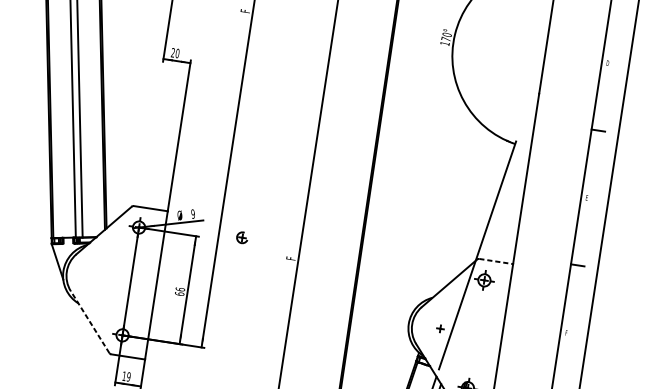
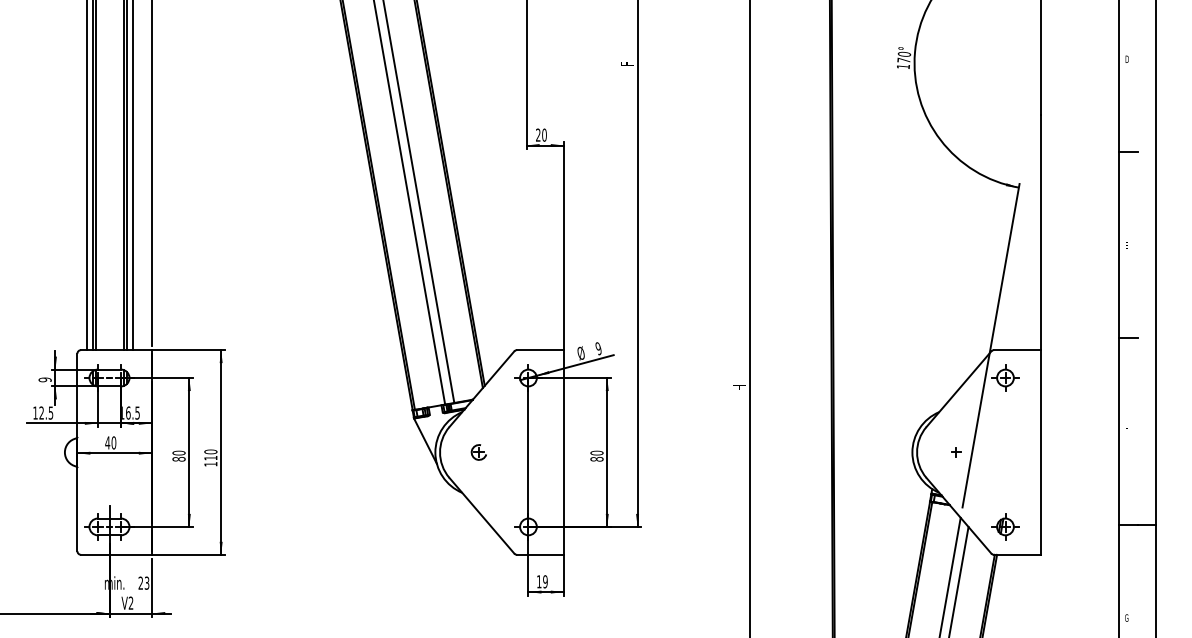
part: (242, 237) -> (478, 452), moved
text: (290, 257) -> (739, 387), F -> H
line: (496, 261) -> (1018, 350), dashed -> solid
text: (179, 291) -> (596, 455), 66 -> 80
line: (89, 321) -> (481, 515), dashed -> solid

